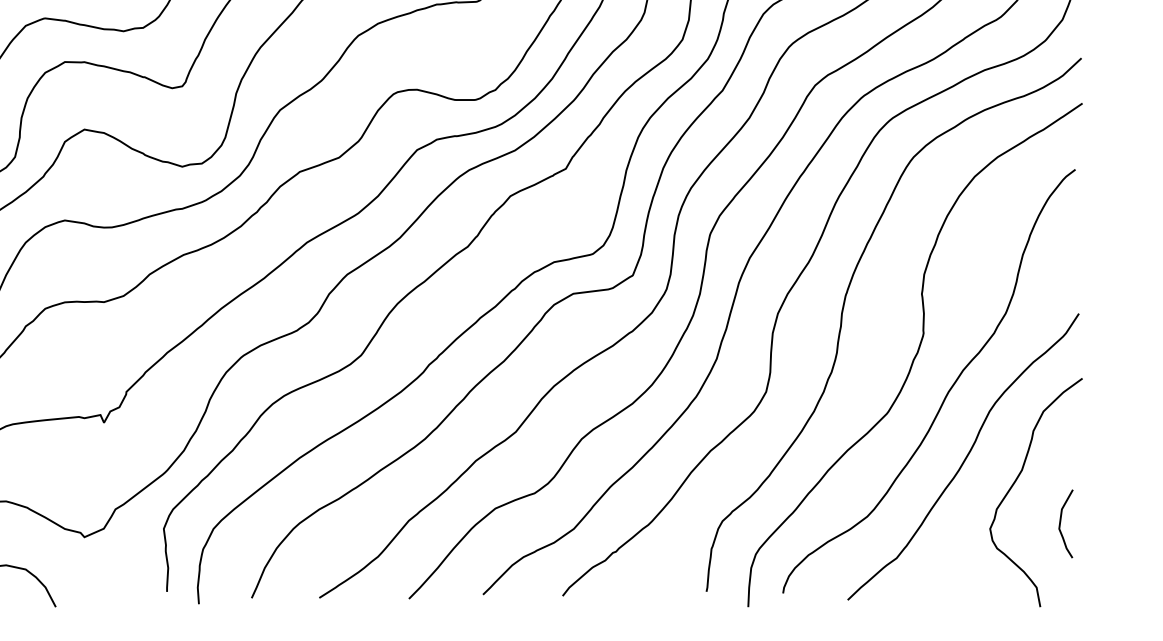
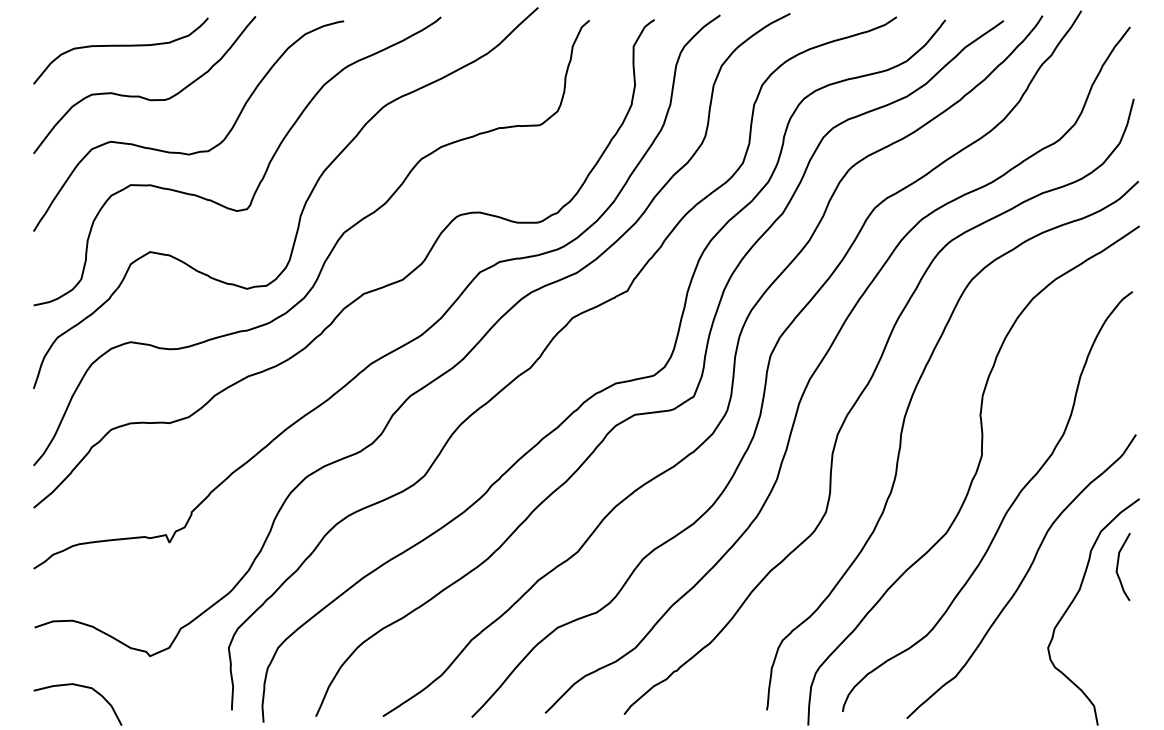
curve: (1061, 524) -> (1118, 567), moved

